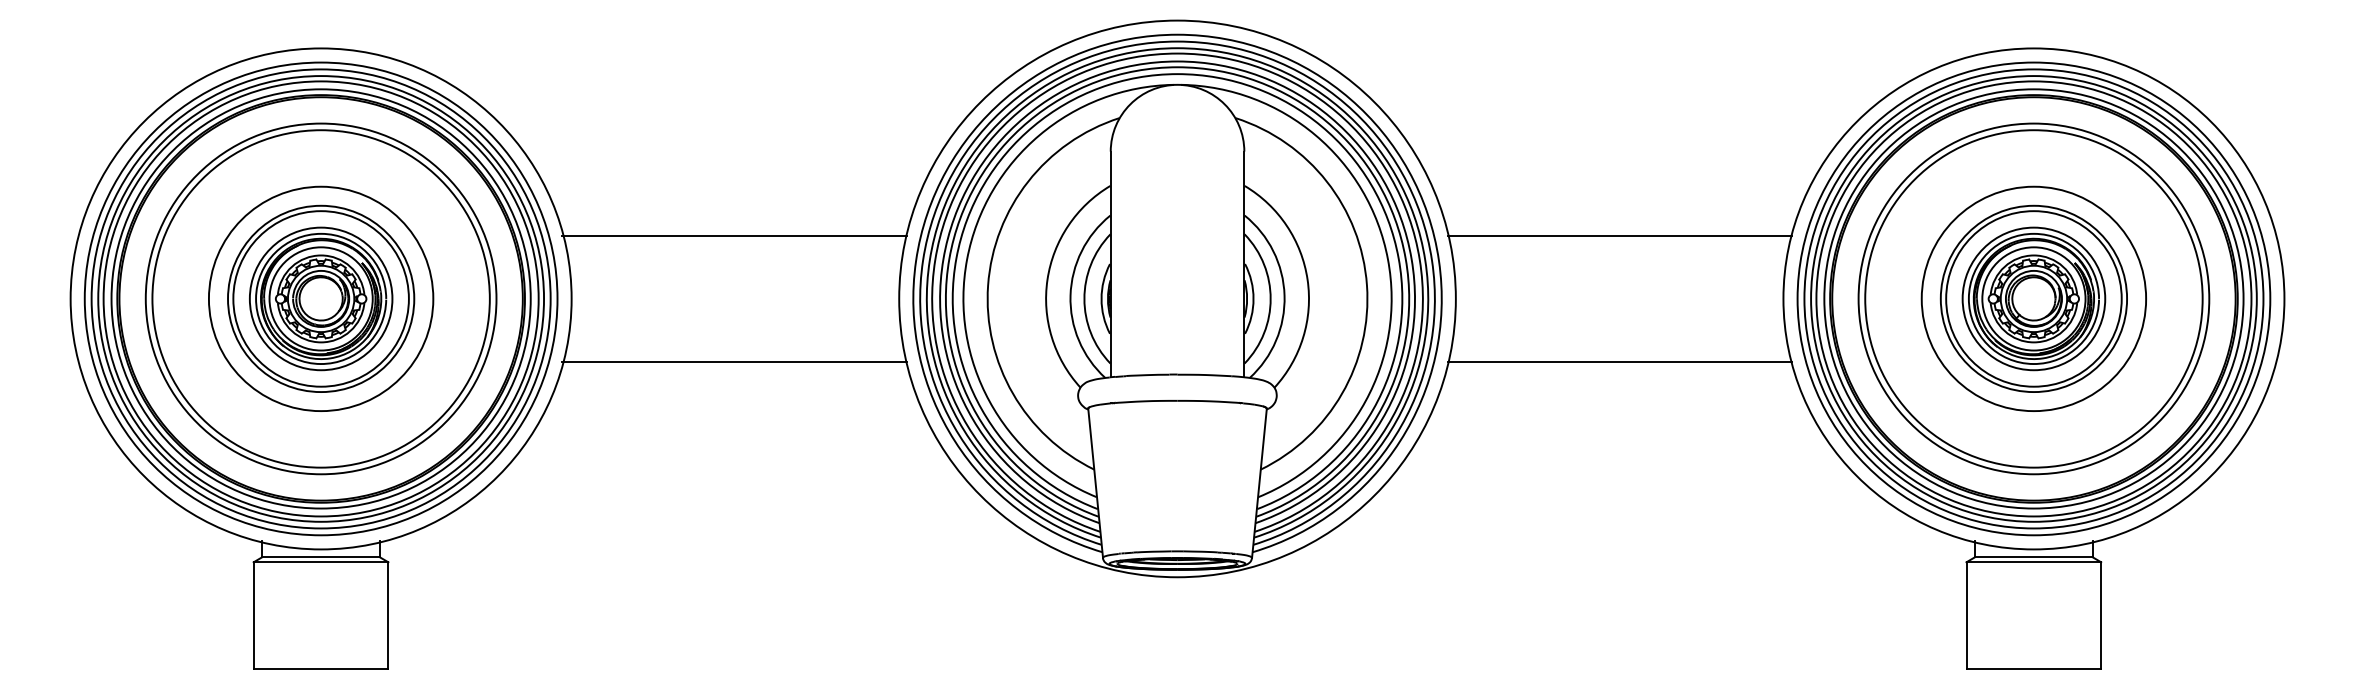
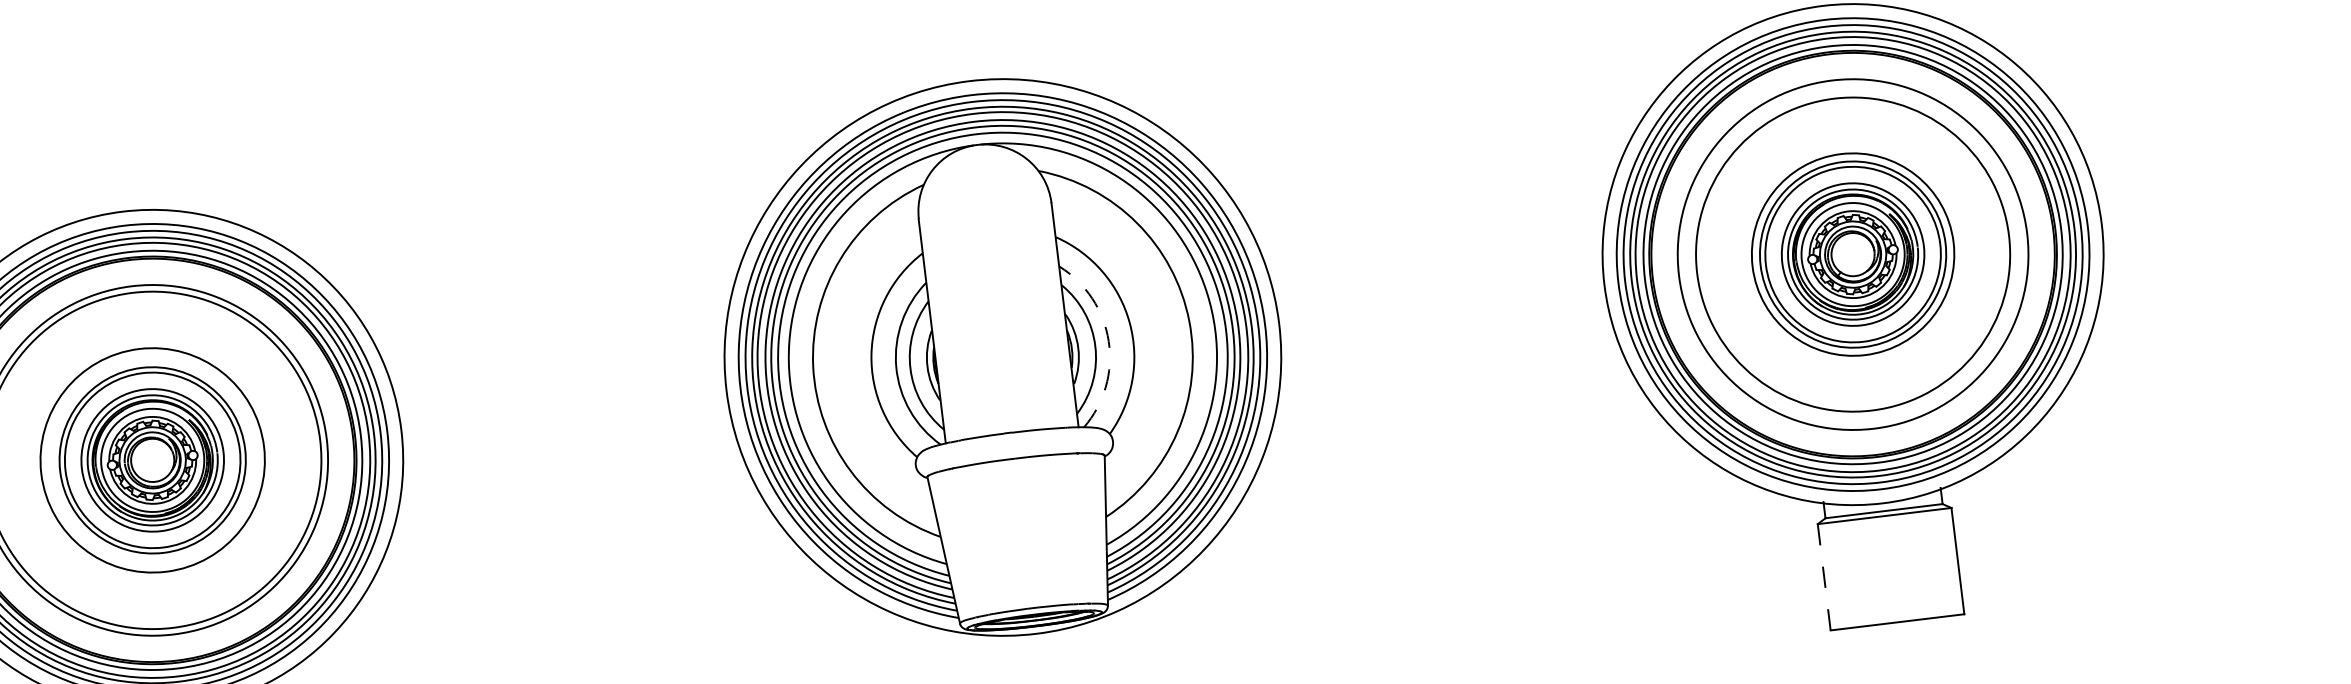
line: (734, 235) -> (555, 347), removed
line: (1619, 235) -> (1434, 241), removed
arc: (1284, 295) -> (1108, 341), solid -> dashed
circle: (2033, 298) -> (1852, 254), size x0.6
circle: (2033, 298) -> (1852, 254), size x1.4
line: (734, 362) -> (570, 473), removed
line: (1619, 362) -> (1449, 367), removed
line: (1966, 615) -> (1824, 576), solid -> dashed

